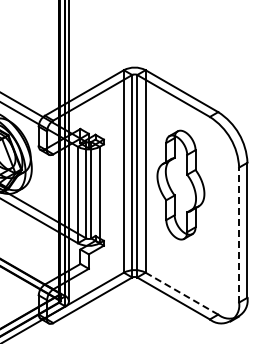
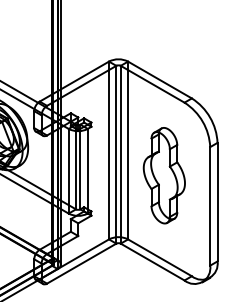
part: (180, 184) -> (163, 175), moved
line: (239, 234) -> (210, 205), dashed -> solid
line: (181, 293) -> (159, 257), dashed -> solid

